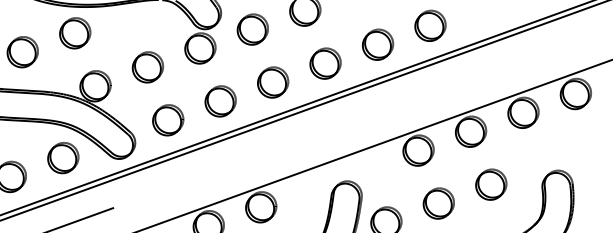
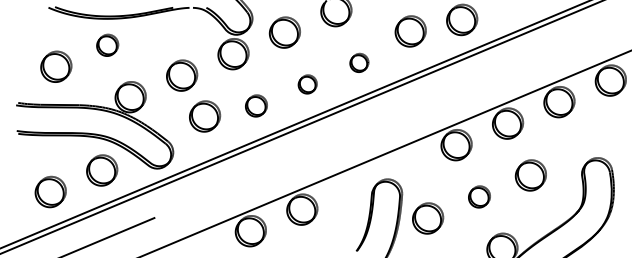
part: (74, 33) -> (107, 45), size x0.7
part: (377, 44) -> (410, 31), moved
part: (325, 63) -> (359, 62), size x0.6
part: (272, 82) -> (307, 84), size x0.6
part: (220, 100) -> (256, 105), size x0.7
part: (168, 120) -> (205, 116), moved
part: (438, 203) -> (479, 196), size x0.7

